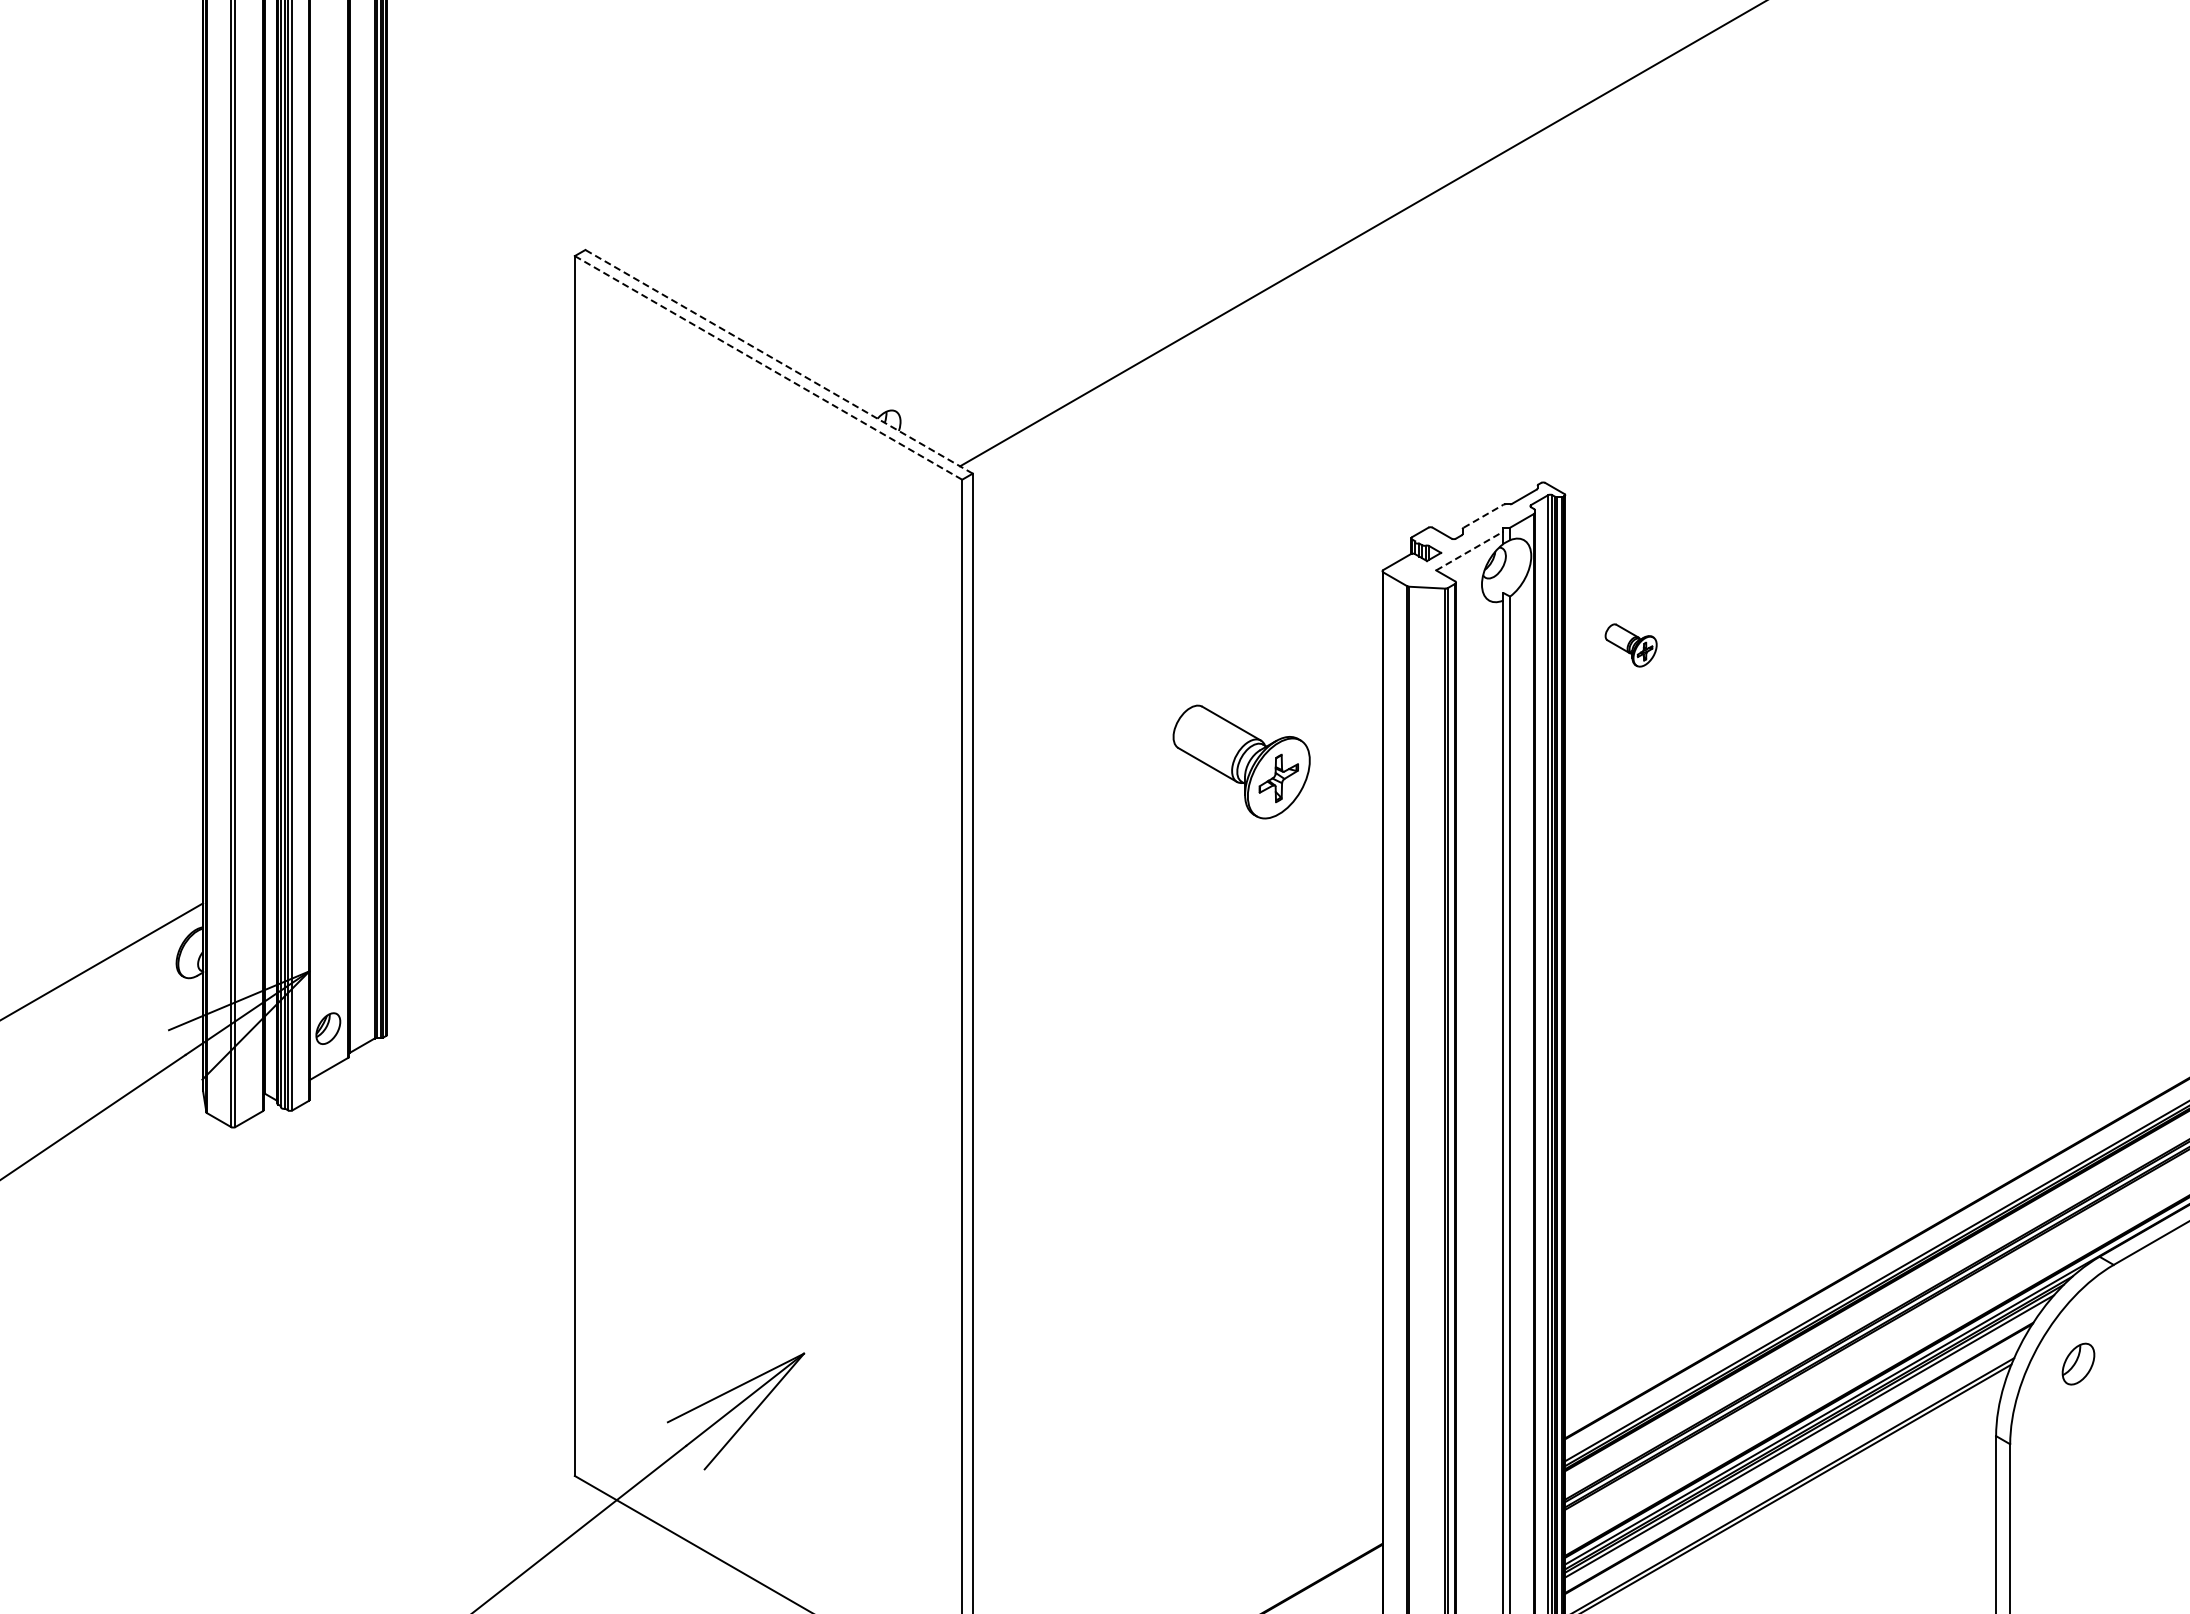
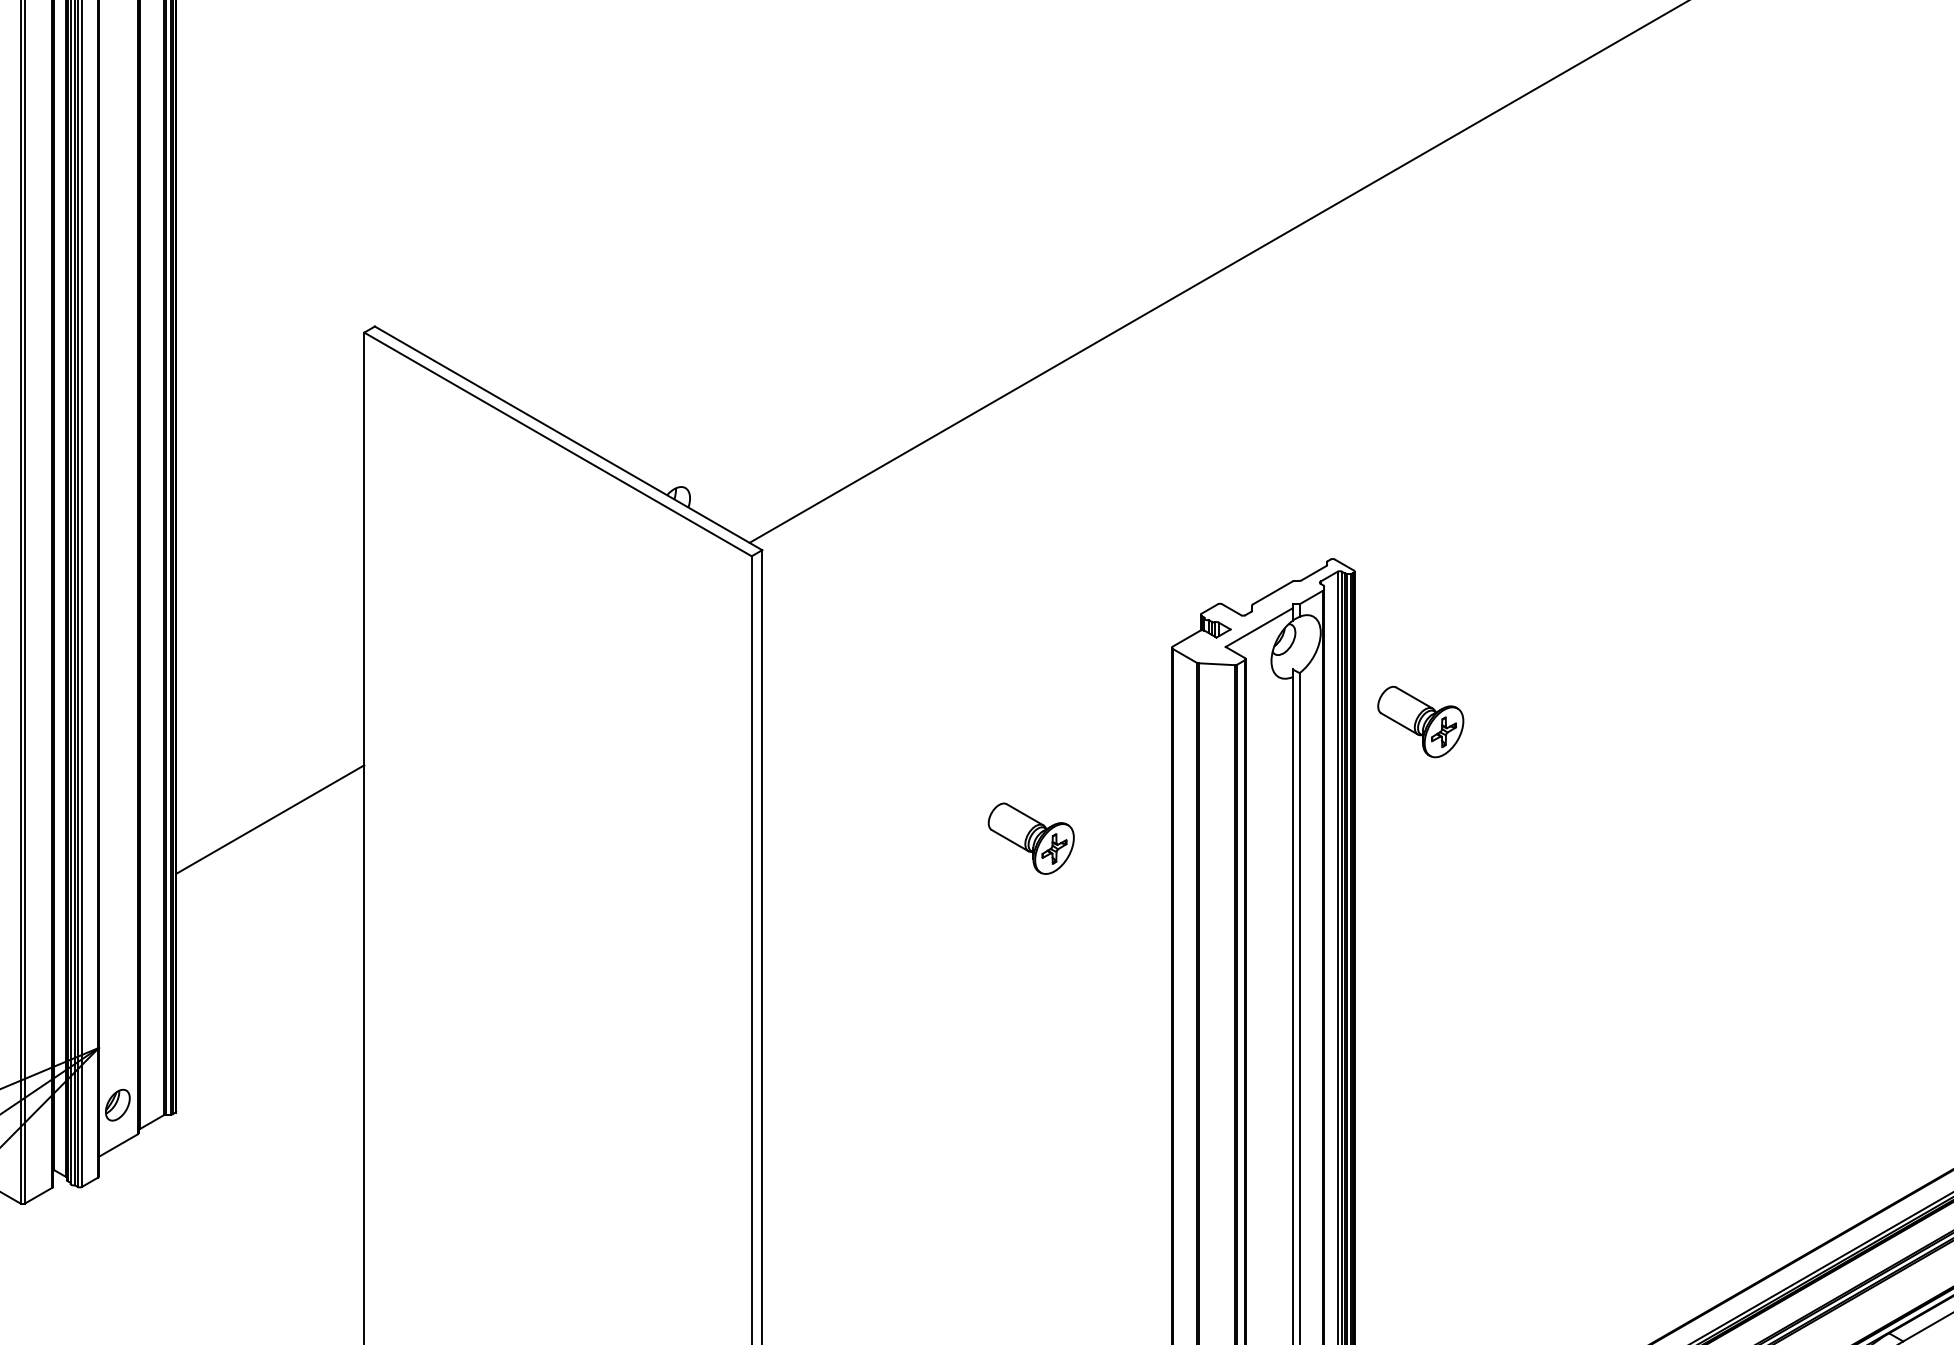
line: (779, 361) -> (569, 438), dashed -> solid
line: (768, 367) -> (558, 444), dashed -> solid
line: (1483, 516) -> (1273, 593), dashed -> solid
line: (1469, 551) -> (1259, 628), dashed -> solid
part: (1630, 645) -> (1420, 722), size x1.67
line: (480, 742) -> (270, 819), added
part: (1241, 762) -> (1031, 839), size x0.62

